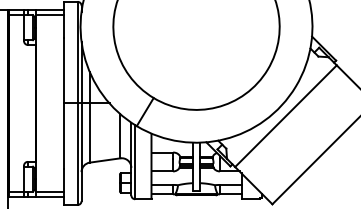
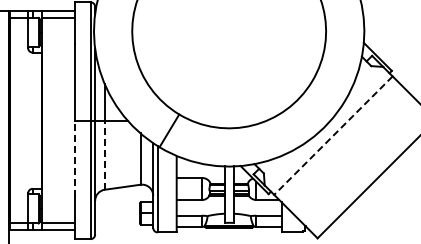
line: (286, 116) -> (333, 135), solid -> dashed
line: (89, 133) -> (104, 155), solid -> dashed
line: (64, 135) -> (75, 158), solid -> dashed

